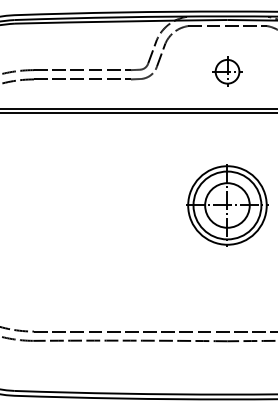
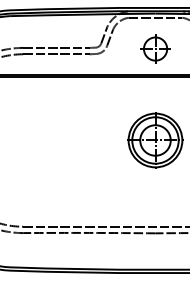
part: (227, 70) -> (155, 48), size x1.43

